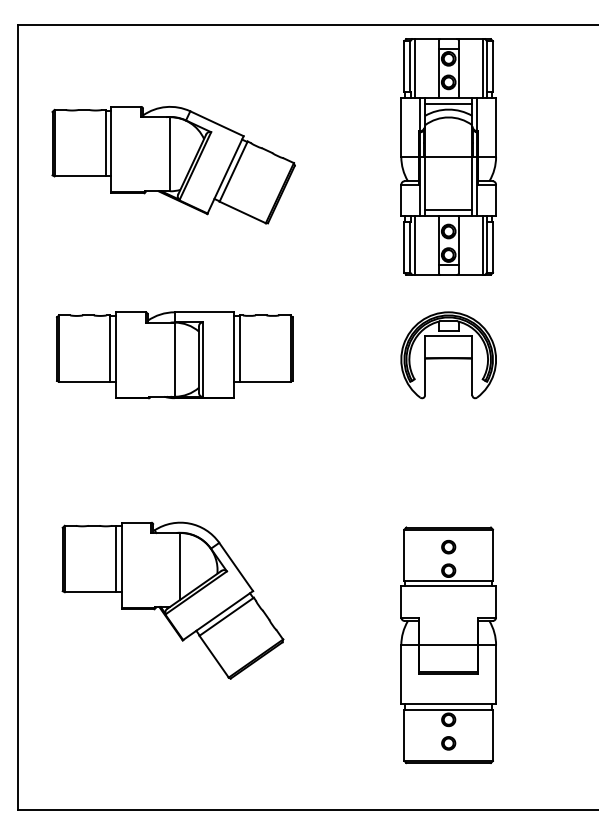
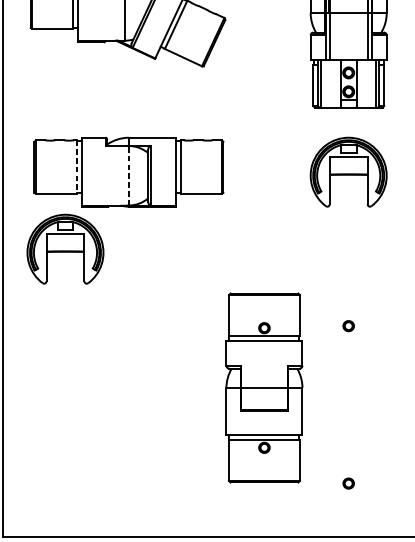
line: (448, 209) -> (348, 55), removed
line: (110, 349) -> (77, 167), solid -> dashed
line: (174, 359) -> (128, 175), solid -> dashed
part: (95, 451) -> (65, 249), added
part: (172, 600) -> (127, 368), removed
part: (448, 645) -> (264, 388), moved

